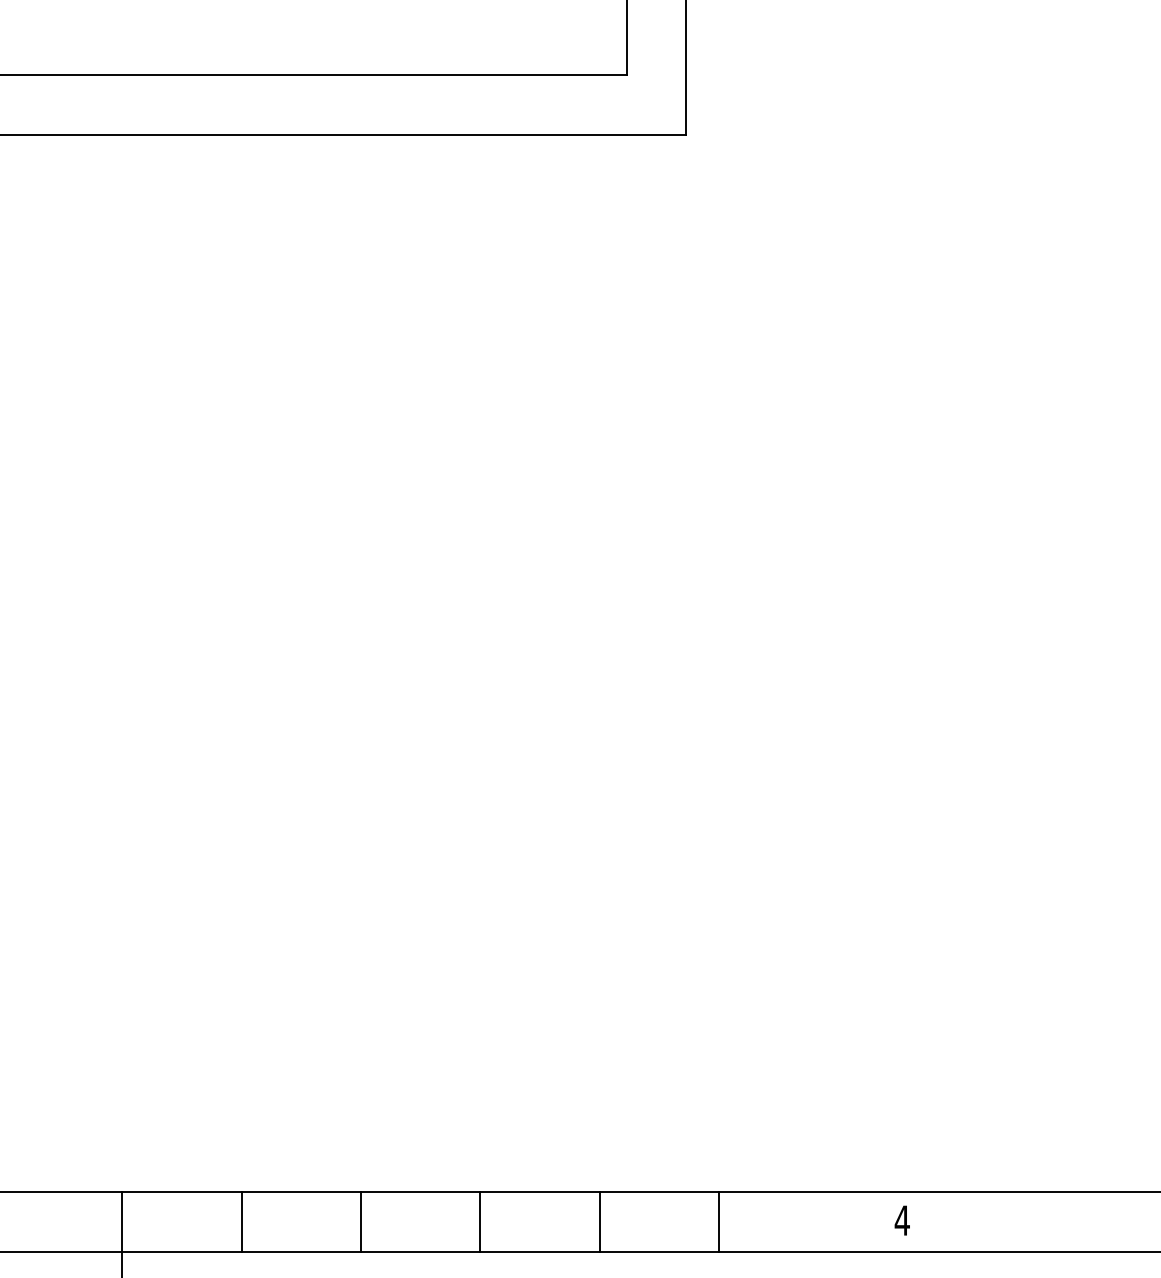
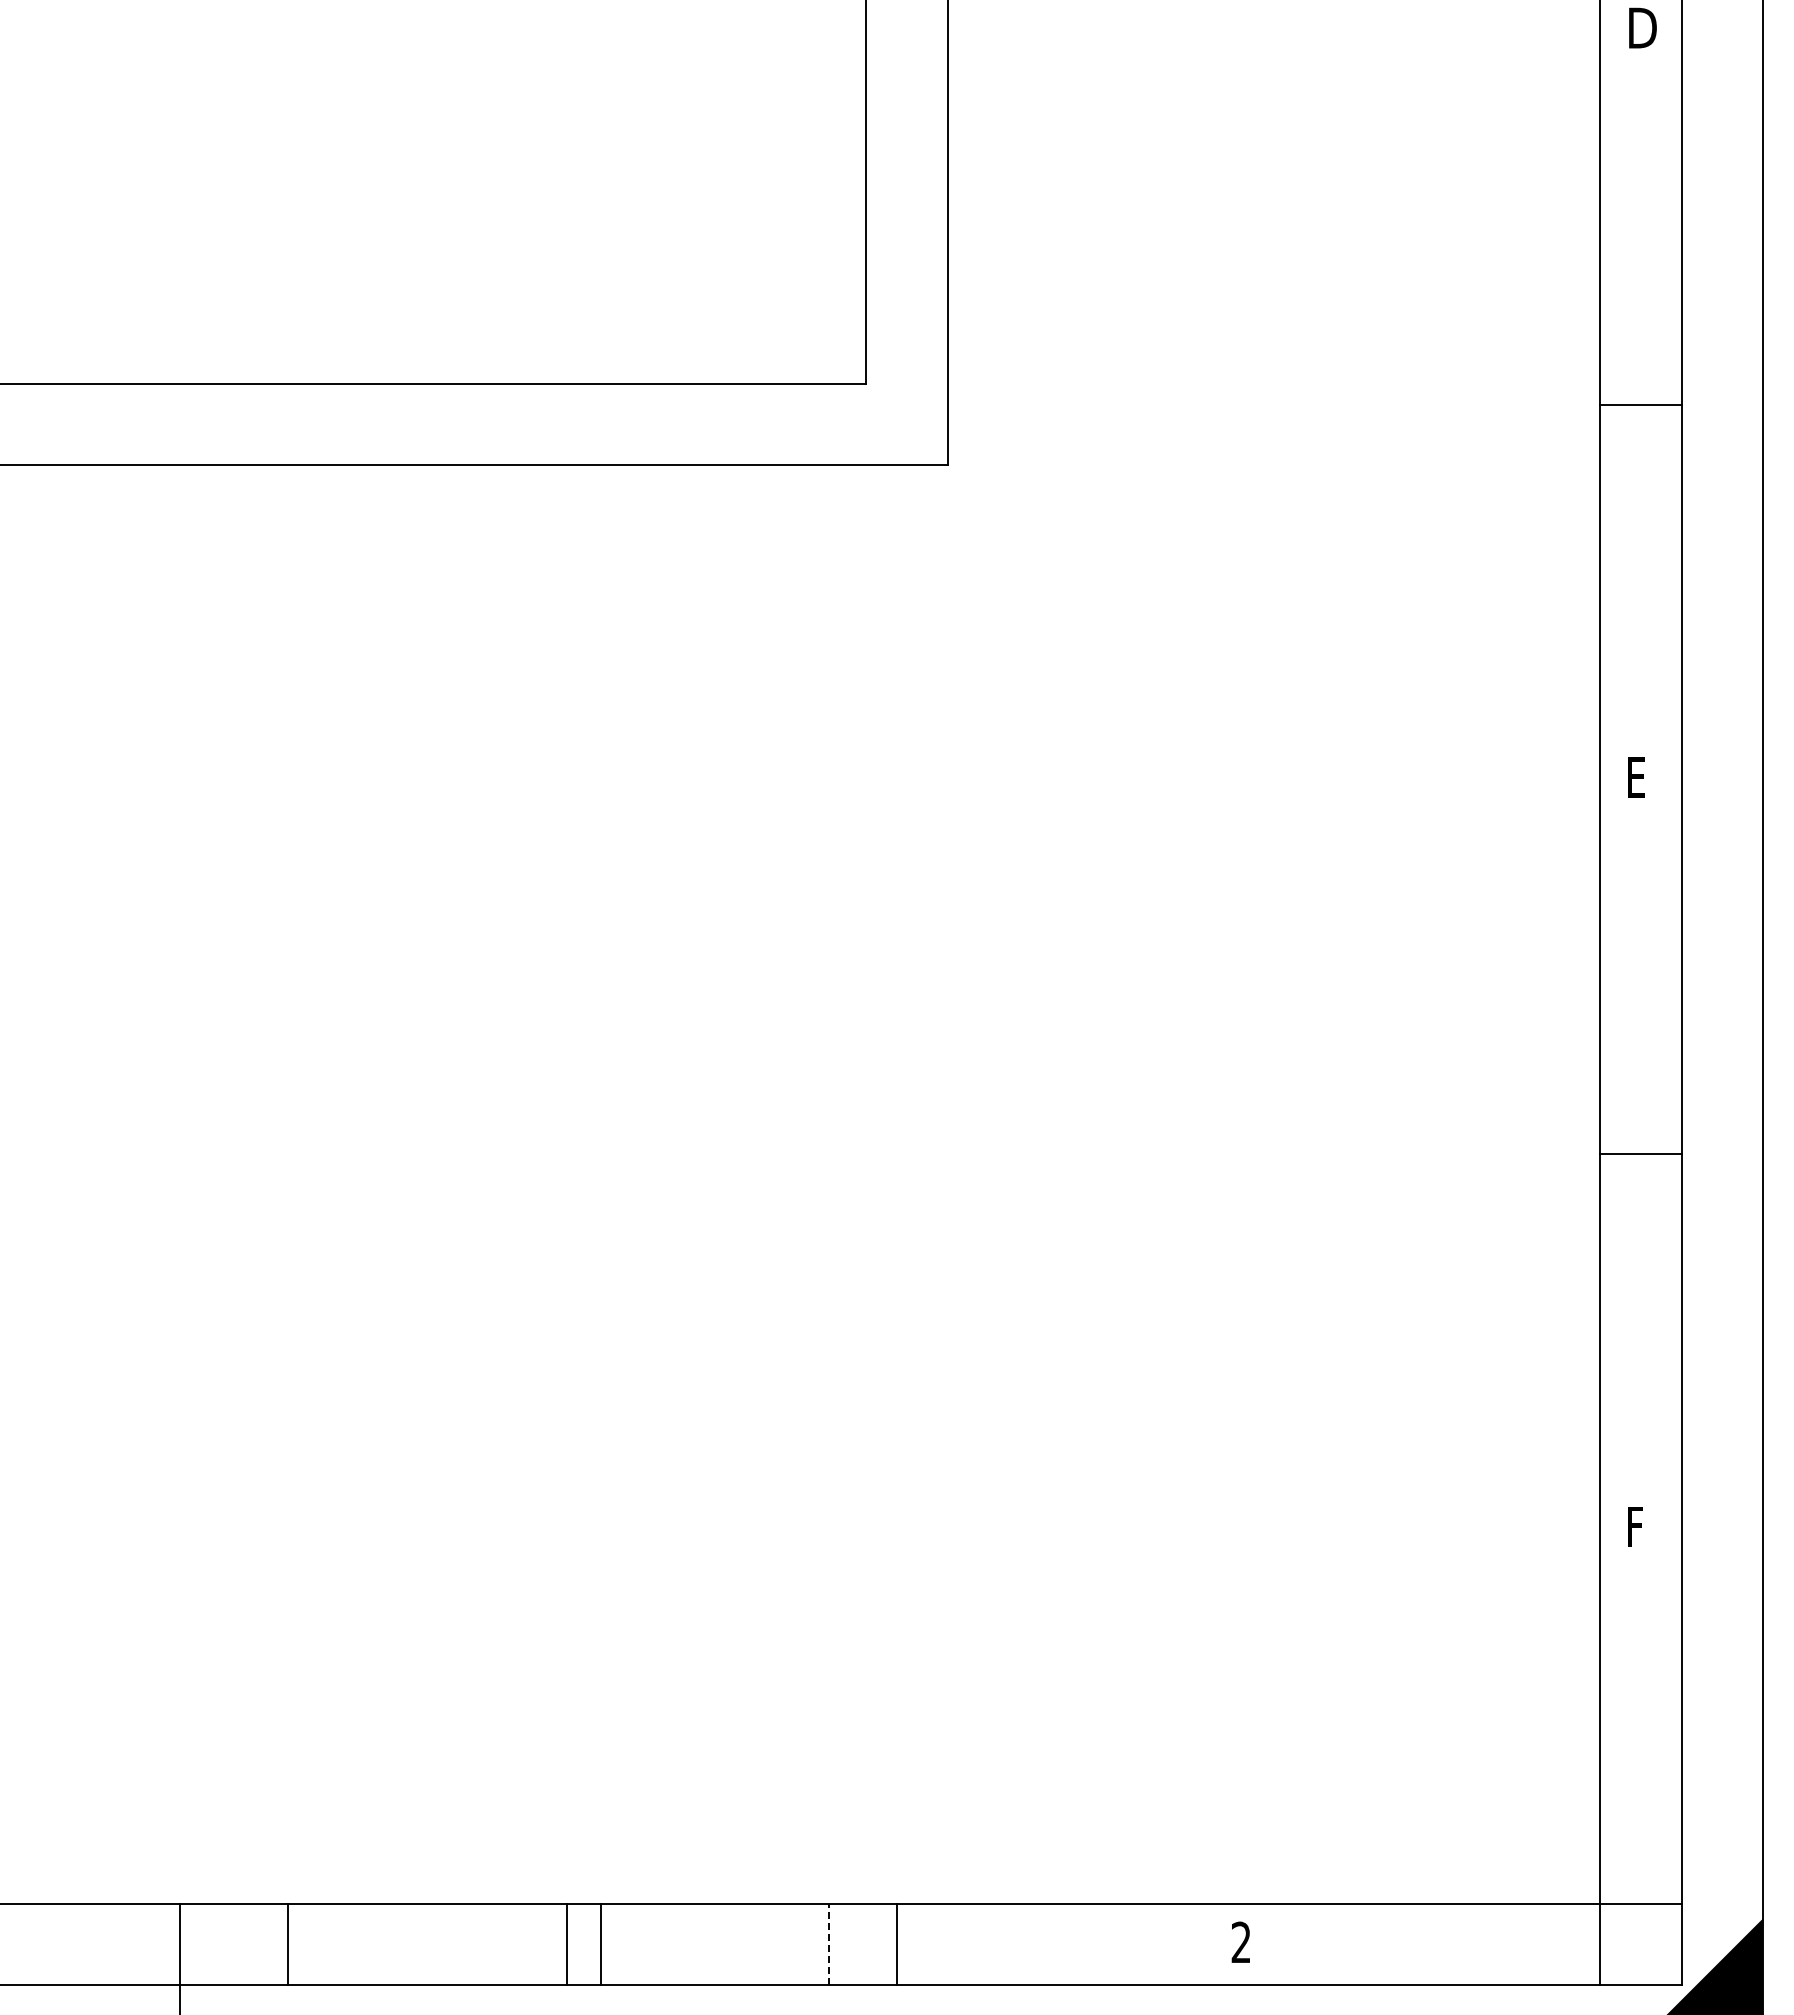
text: (901, 1219) -> (1240, 1941), 4 -> 2
line: (241, 1222) -> (288, 1944), moved
line: (360, 1222) -> (601, 1944), moved
line: (479, 1222) -> (566, 1944), moved
line: (599, 1222) -> (829, 1944), solid -> dashed
line: (718, 1222) -> (896, 1944), moved

